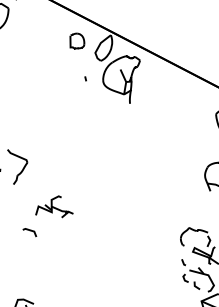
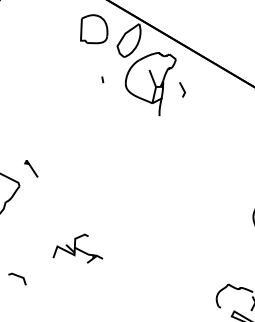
part: (77, 40) -> (94, 28), size x1.43
line: (146, 82) -> (182, 89), added
line: (35, 148) -> (31, 168), added
part: (54, 206) -> (78, 247), moved

